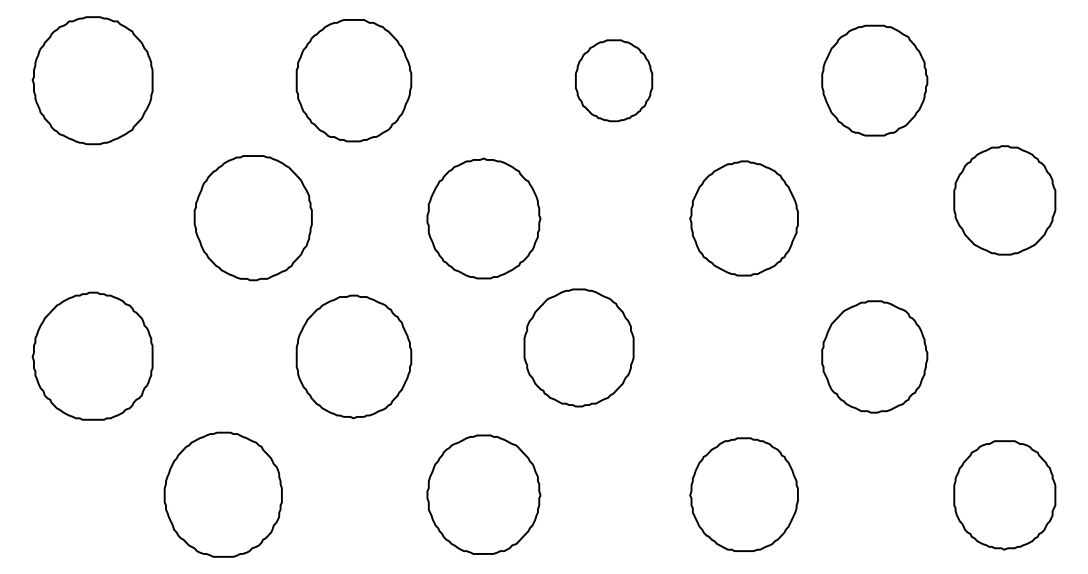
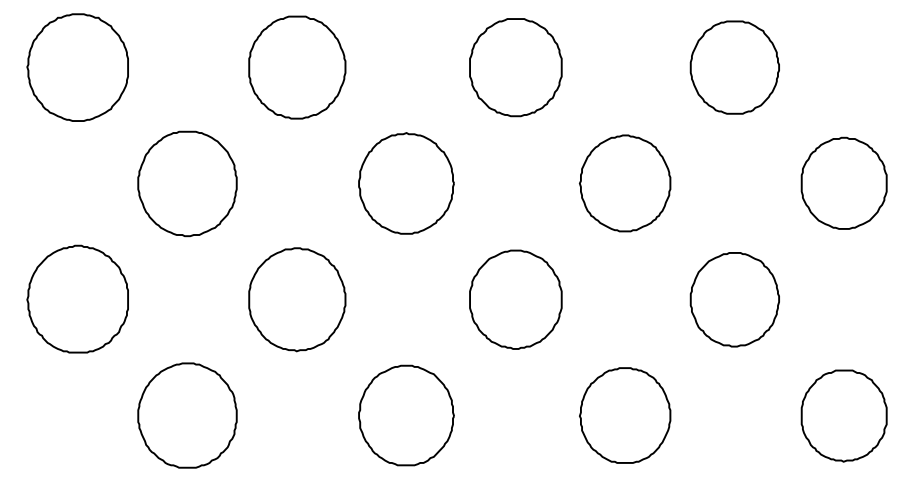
part: (613, 80) -> (515, 67), size x1.43
part: (1004, 200) -> (843, 183), moved
part: (252, 218) -> (186, 184), moved
part: (578, 347) -> (515, 299), moved

